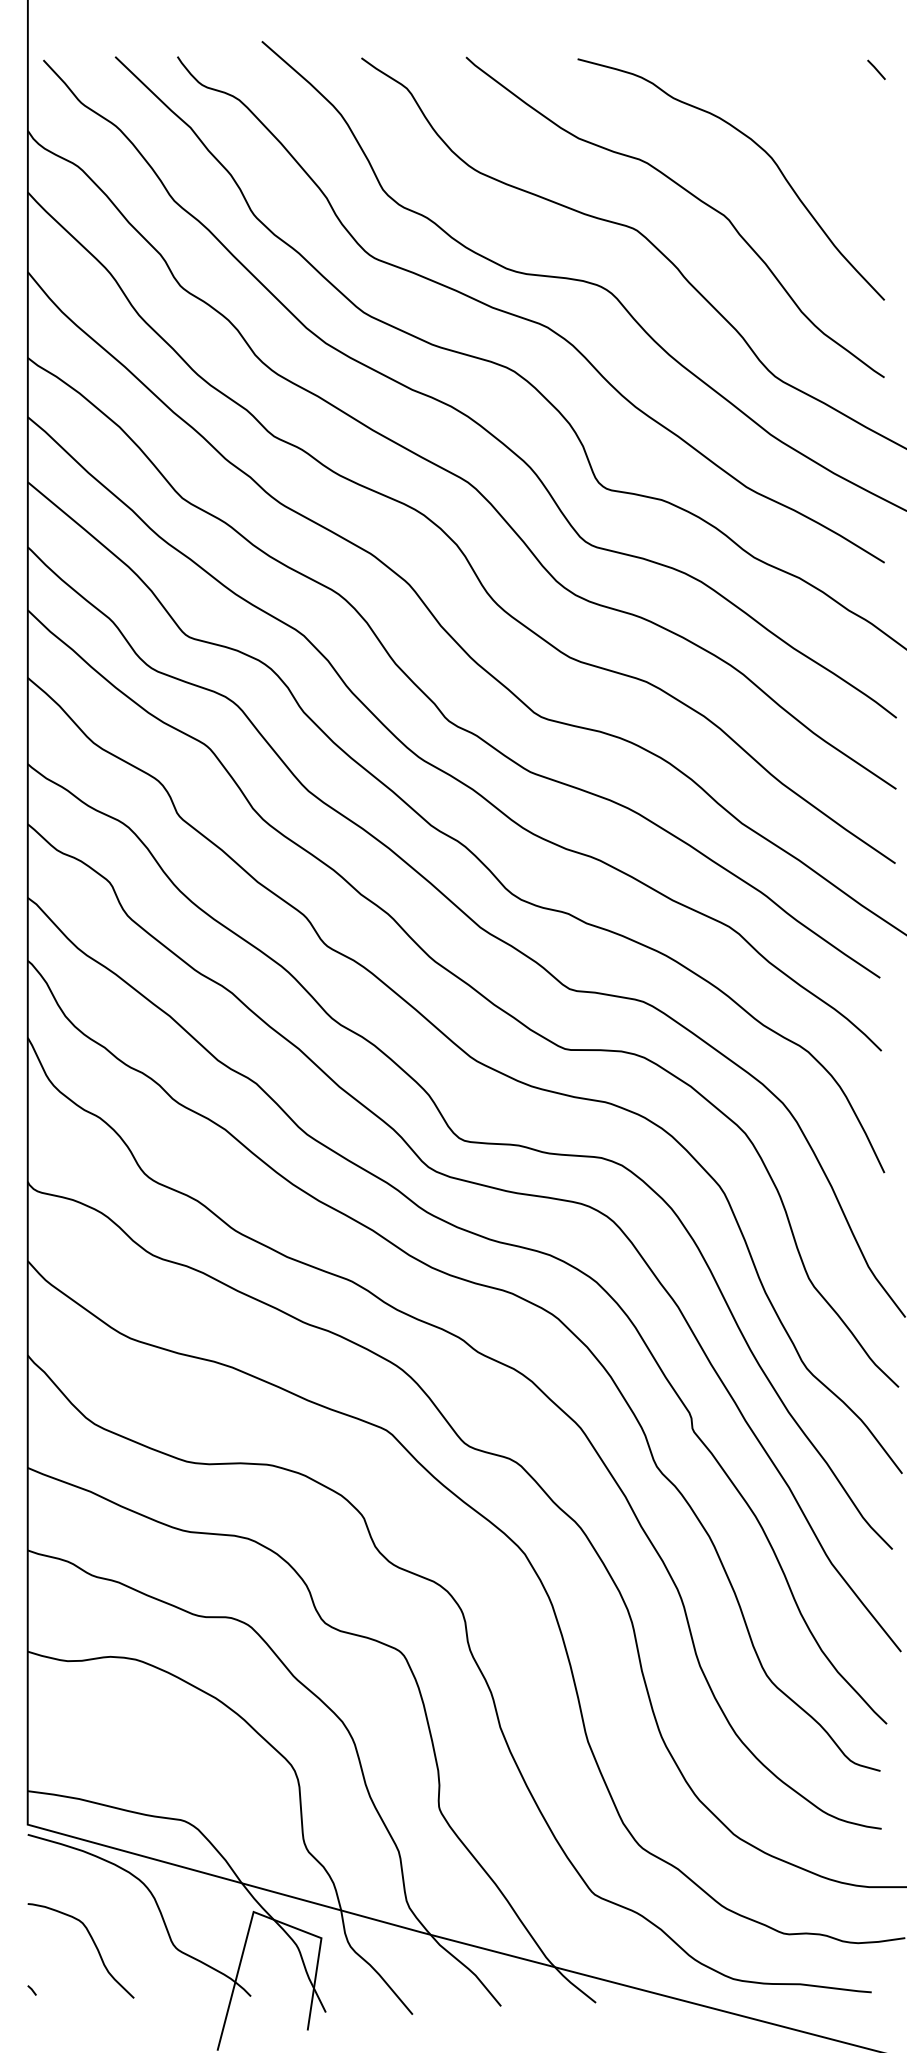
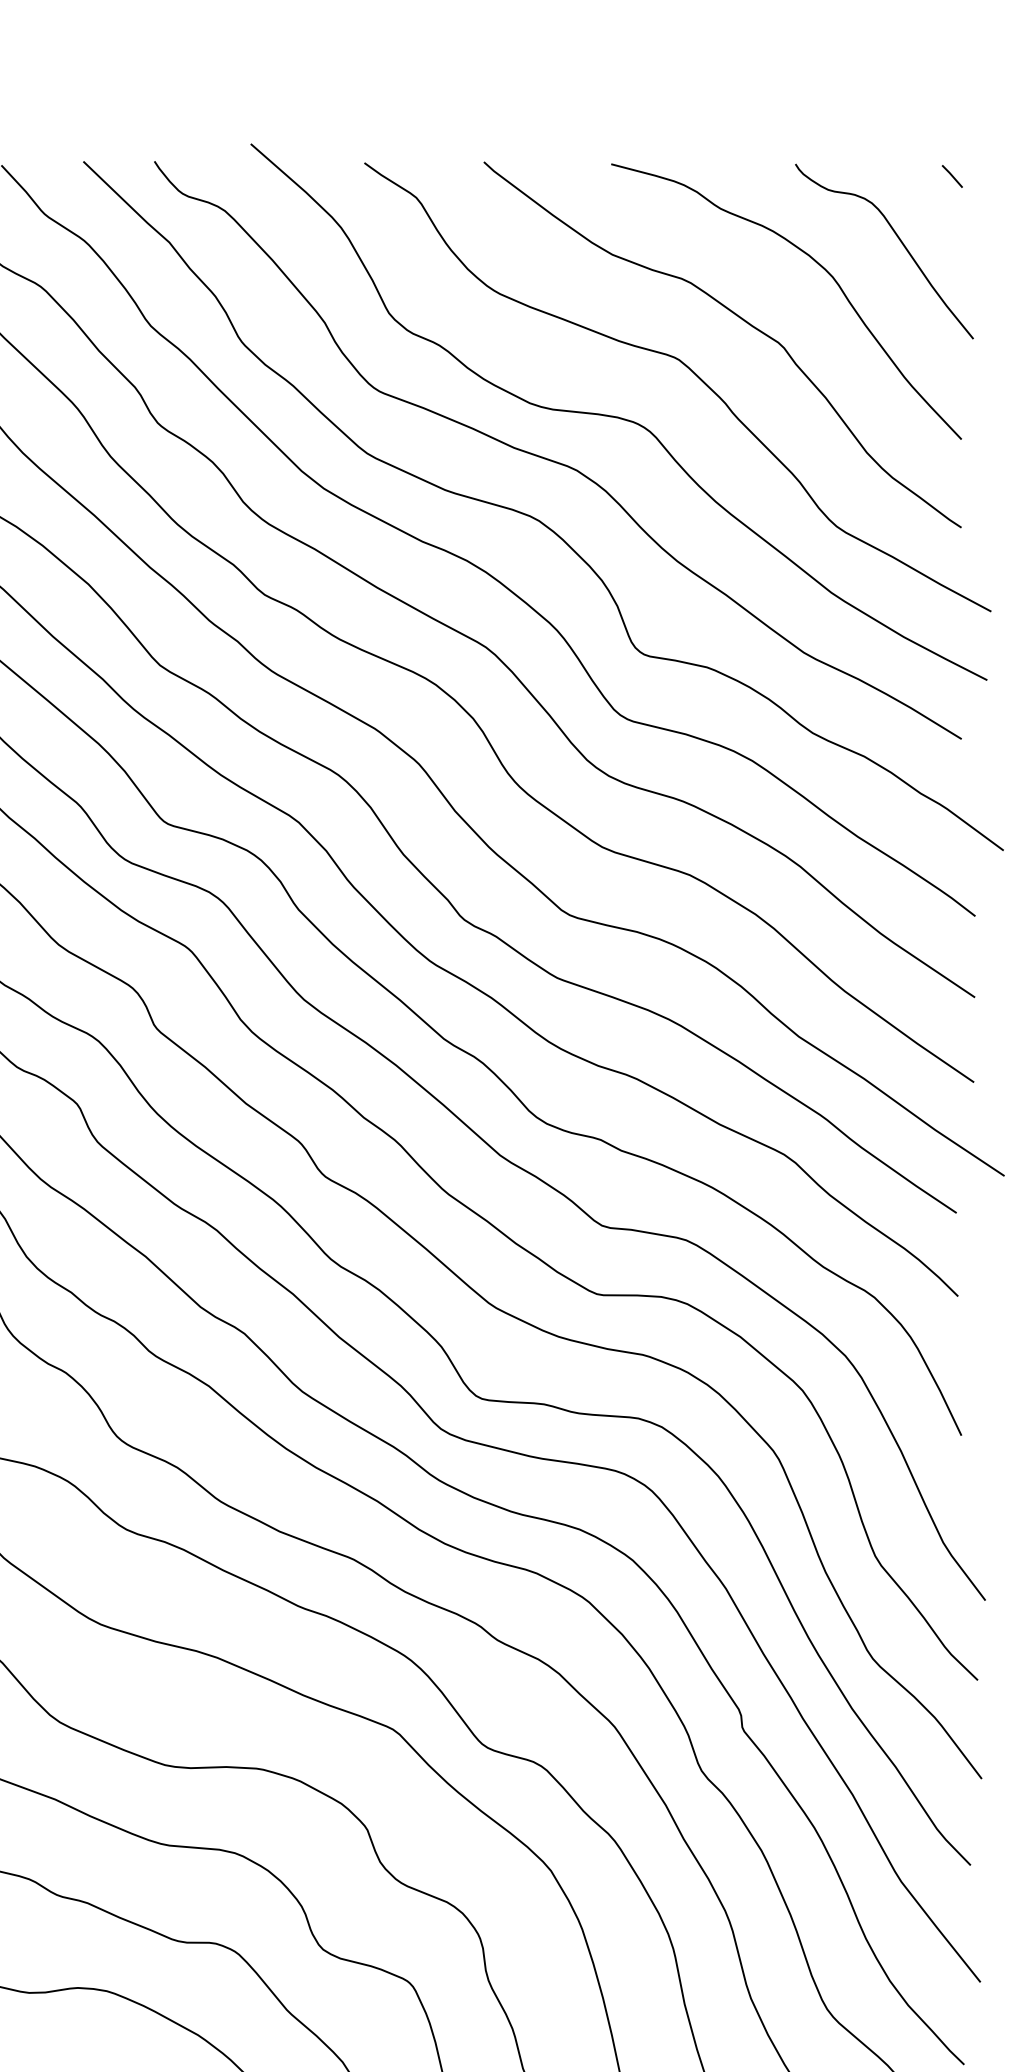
curve: (829, 125) -> (898, 239), added

